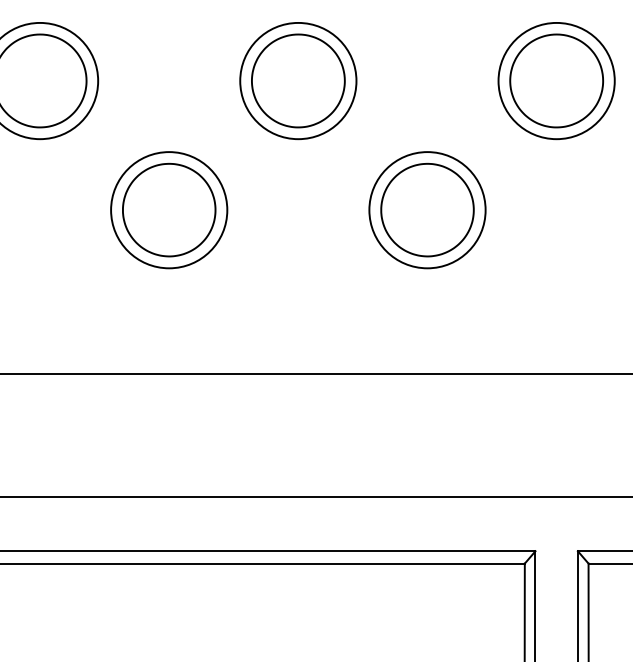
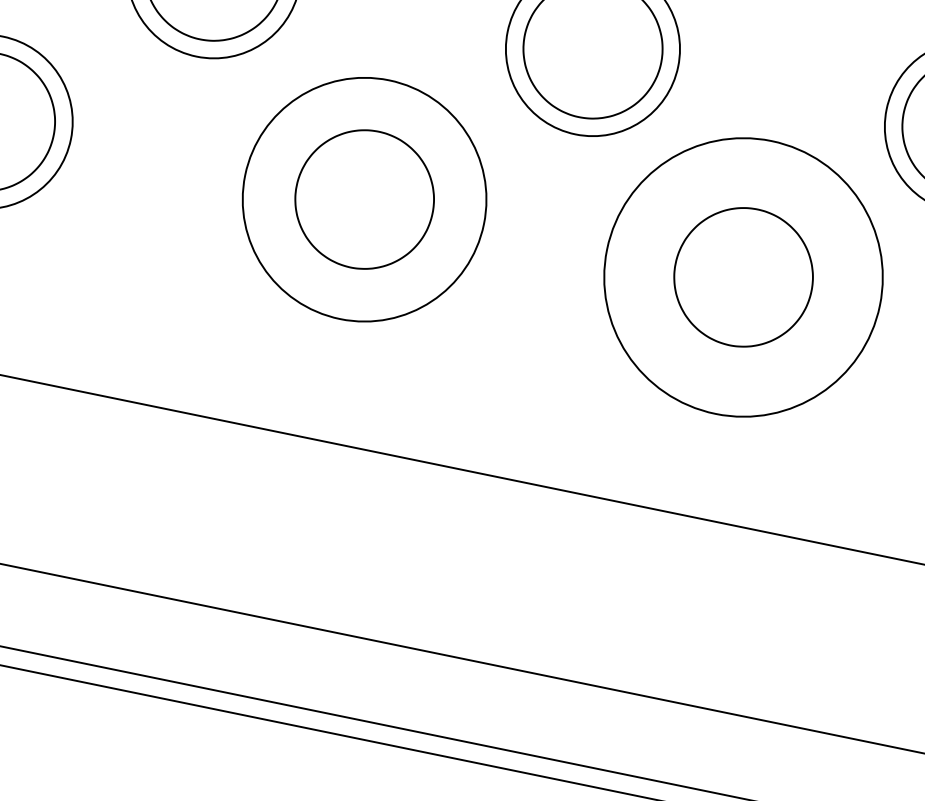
circle: (169, 210) -> (364, 200), size x1.4
circle: (427, 210) -> (743, 277), size x1.6

